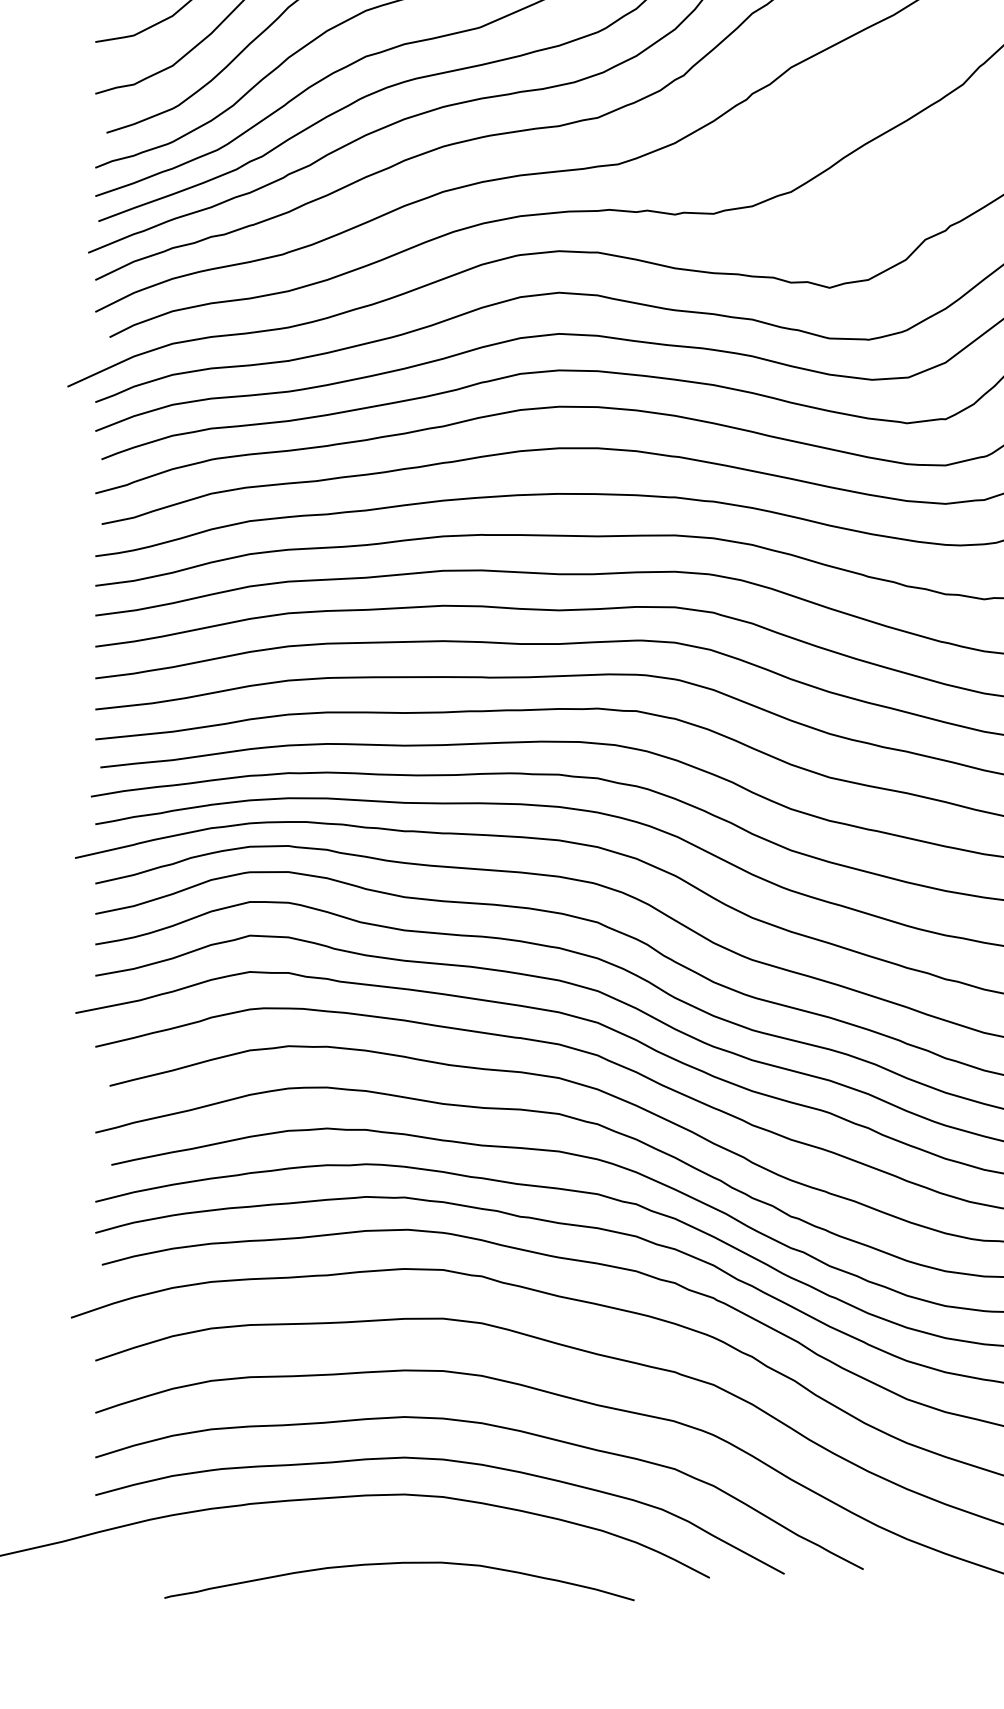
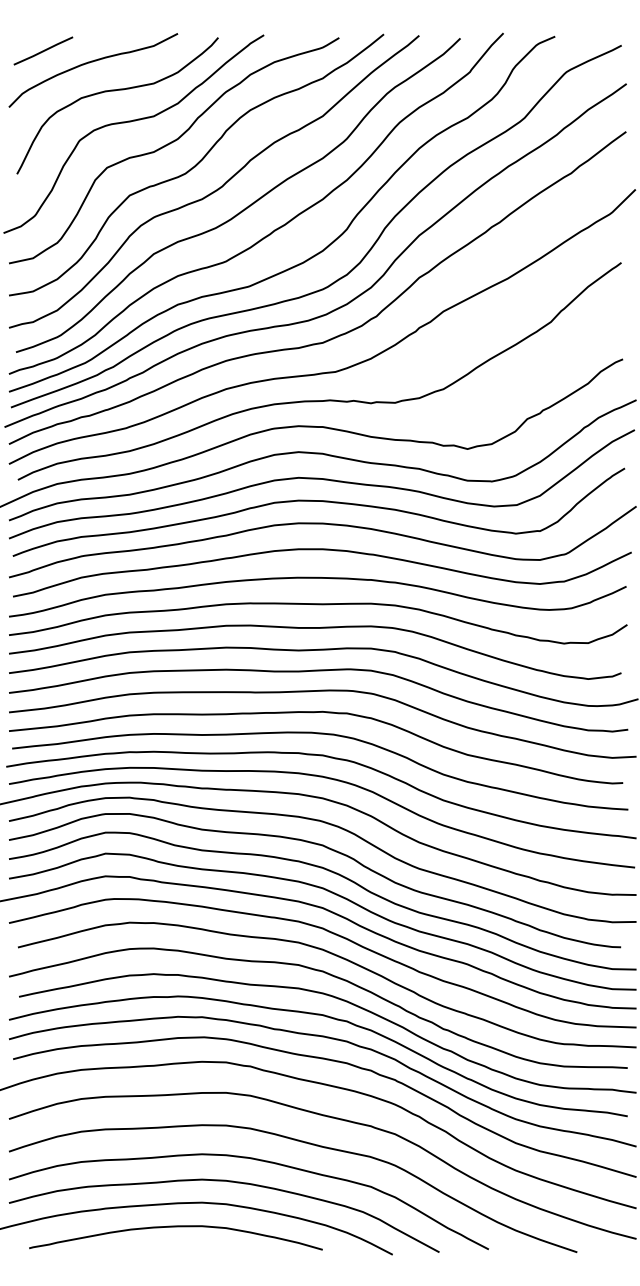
curve: (398, 1564) -> (175, 1227), moved

